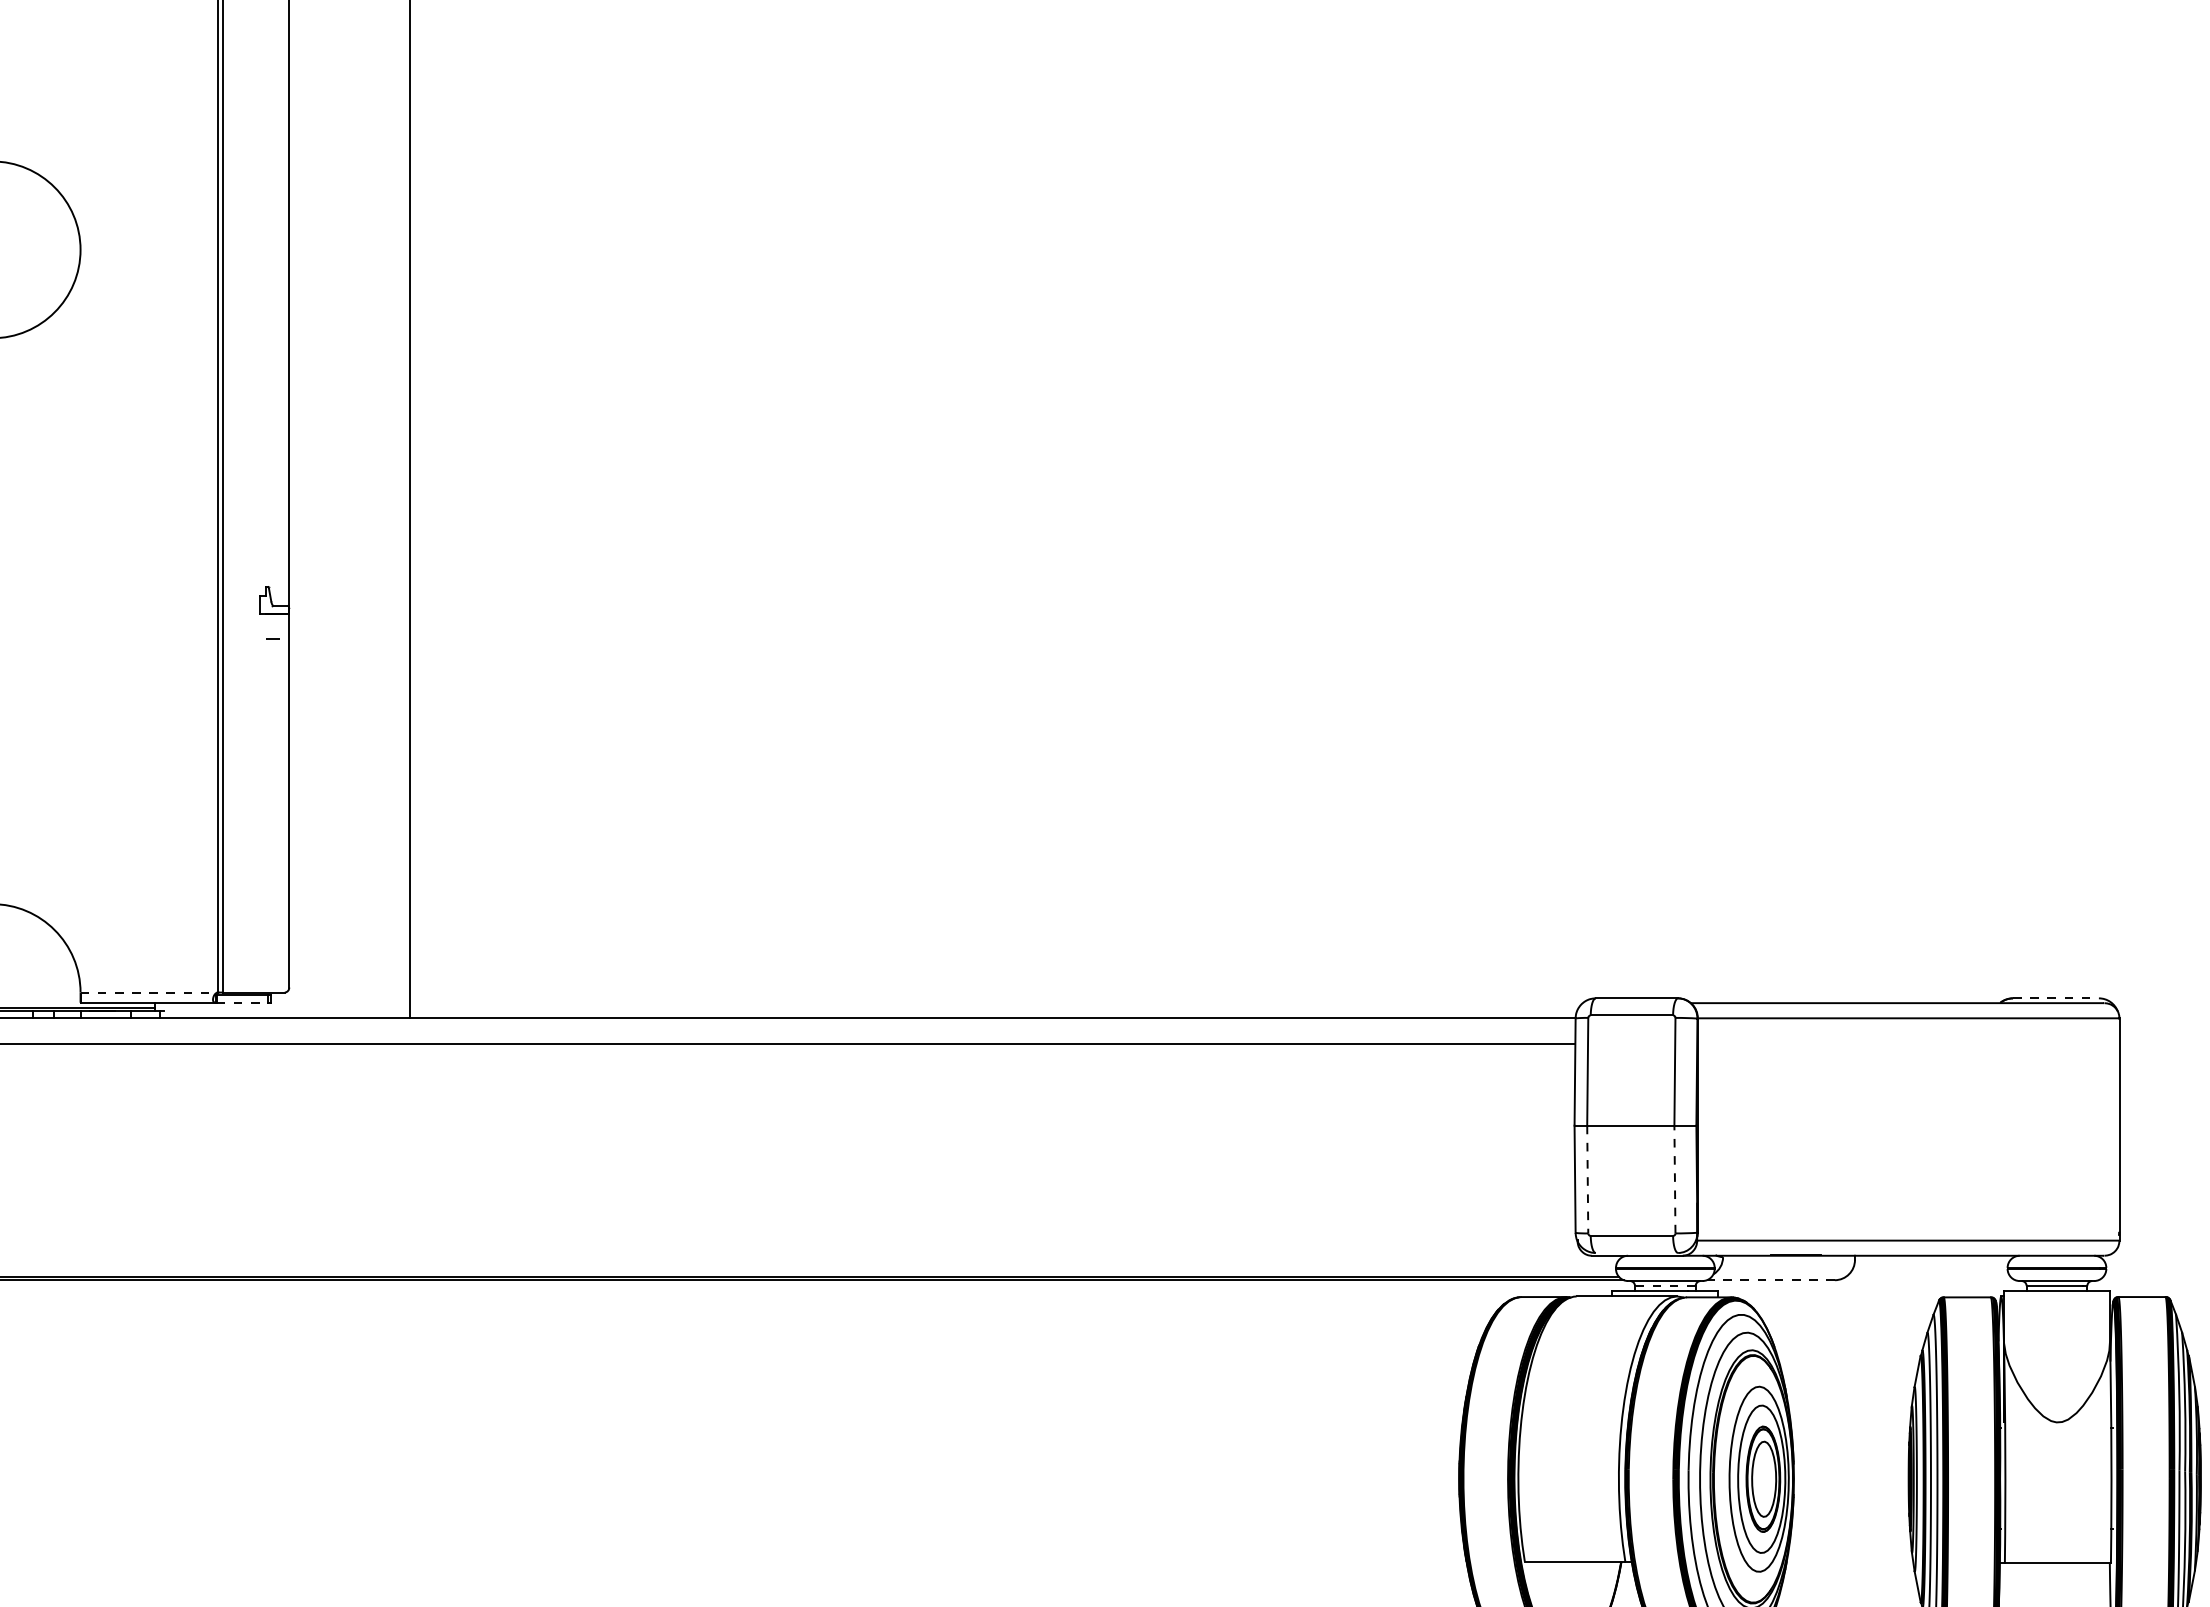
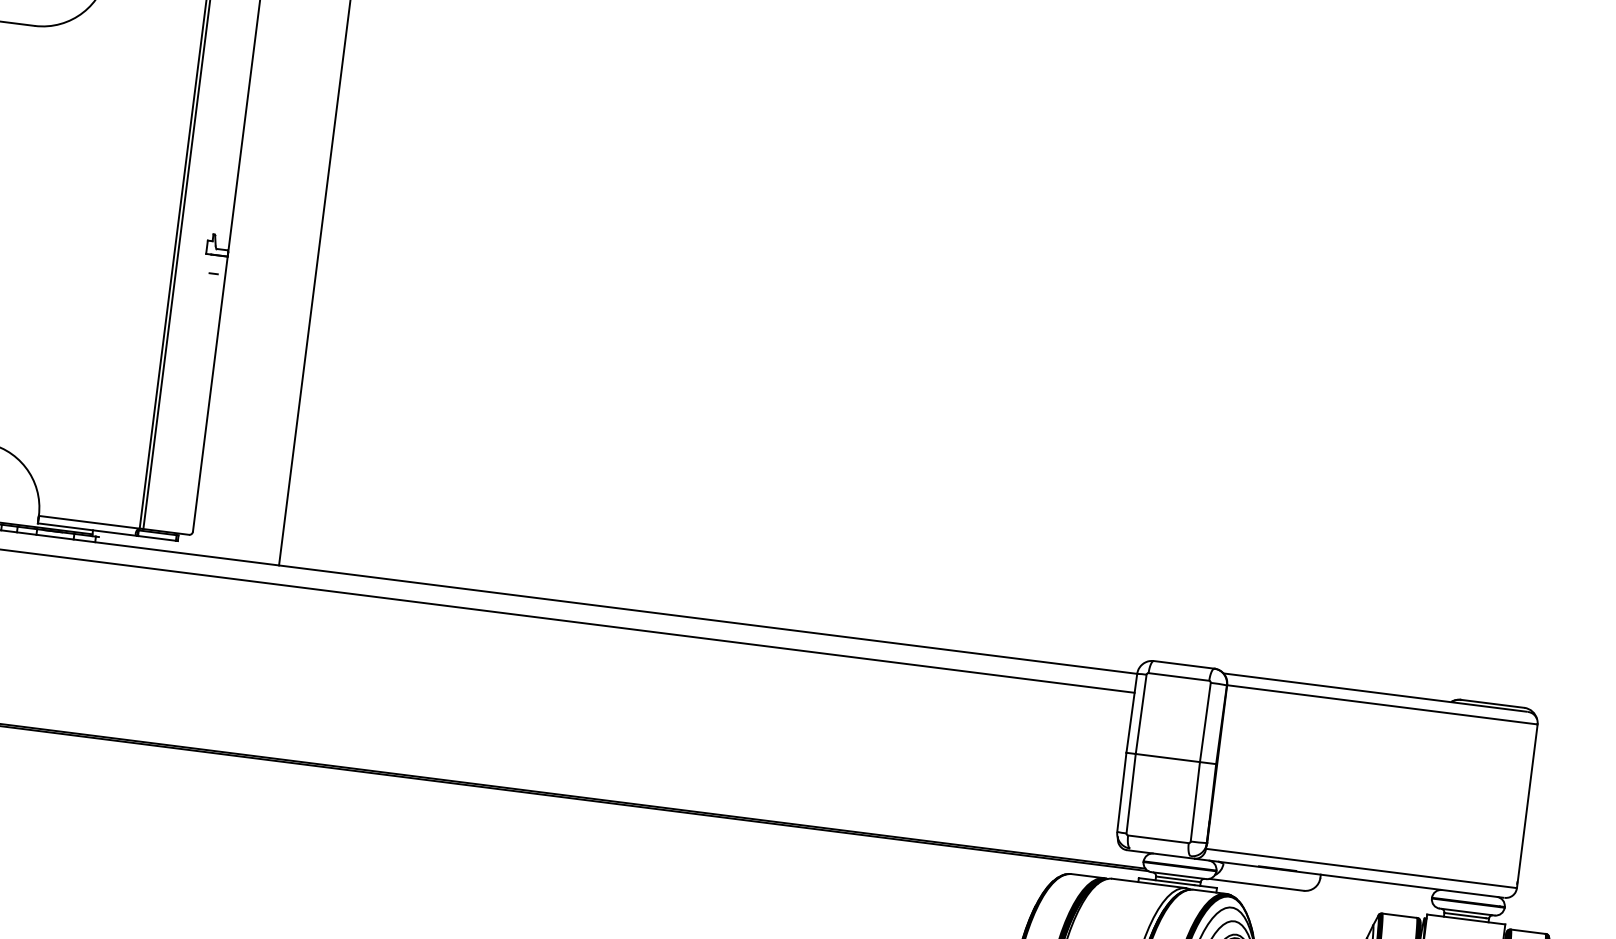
line: (149, 992) -> (89, 522), dashed -> solid
line: (2055, 998) -> (1492, 703), dashed -> solid
line: (242, 1002) -> (157, 538), dashed -> solid
line: (1587, 1179) -> (1130, 793), dashed -> solid
line: (1674, 1179) -> (1195, 801), dashed -> solid
line: (1770, 1280) -> (1256, 885), dashed -> solid
line: (1664, 1286) -> (1177, 879), dashed -> solid

